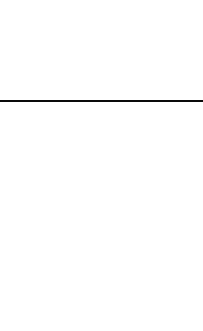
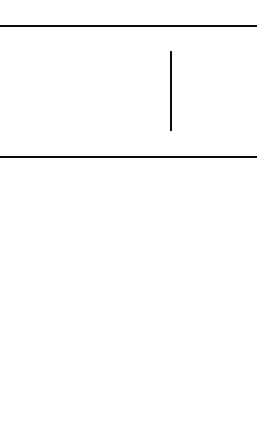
line: (139, 41) -> (171, 90), added

